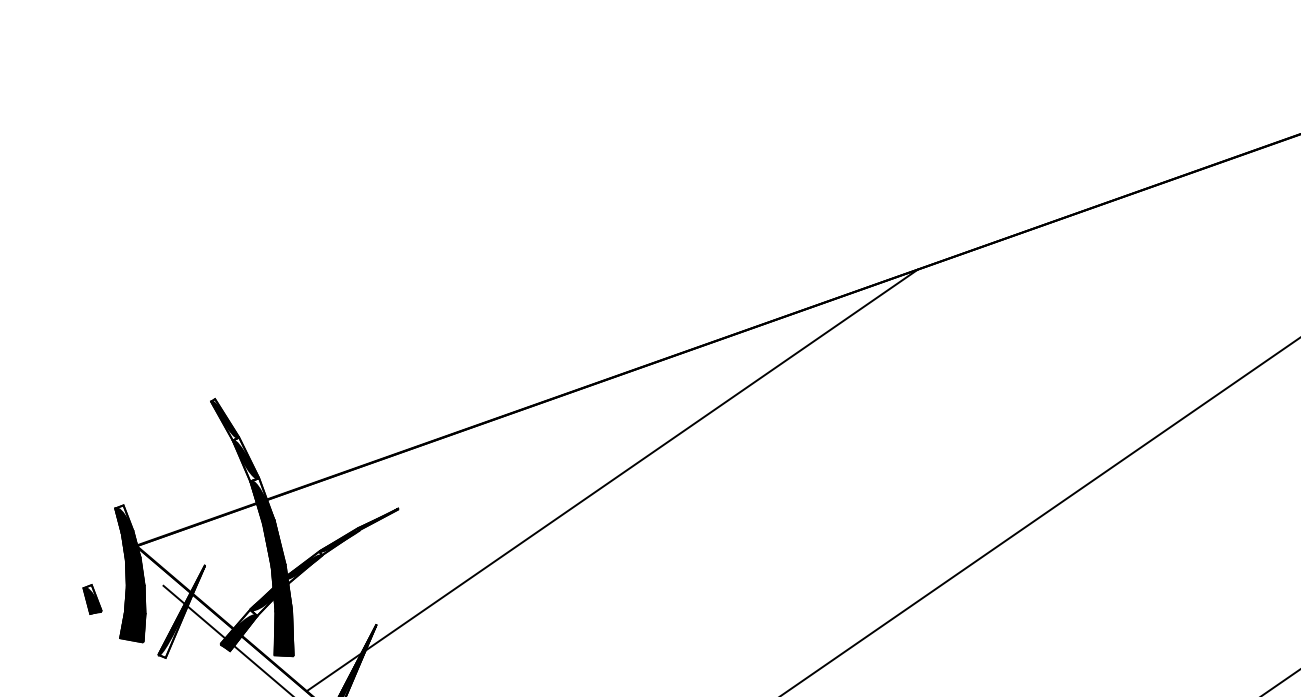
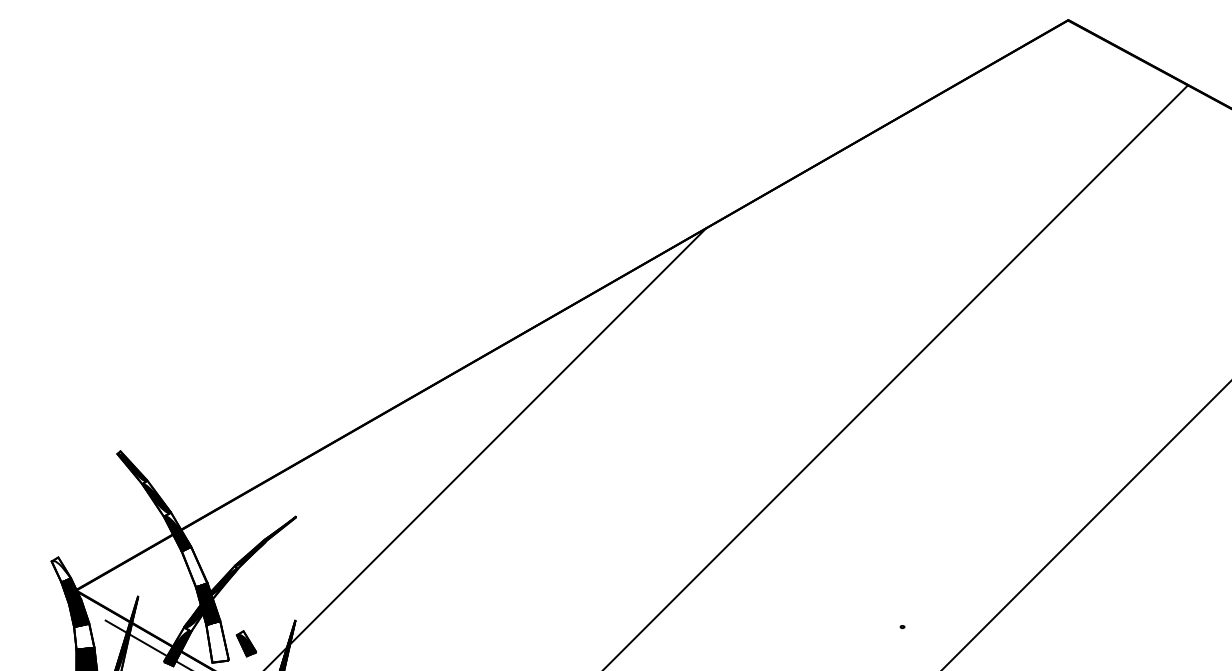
fill: (123, 521) -> (60, 571), removed
fill: (274, 543) -> (194, 566), removed
part: (91, 599) -> (245, 643), moved
fill: (136, 599) -> (84, 636), removed
fill: (284, 632) -> (217, 641), removed

